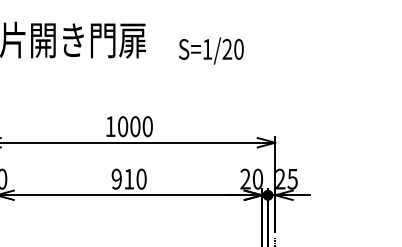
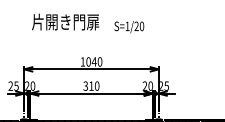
text: (133, 125) -> (93, 61), 1000 -> 1040
text: (116, 179) -> (85, 86), 910 -> 310

